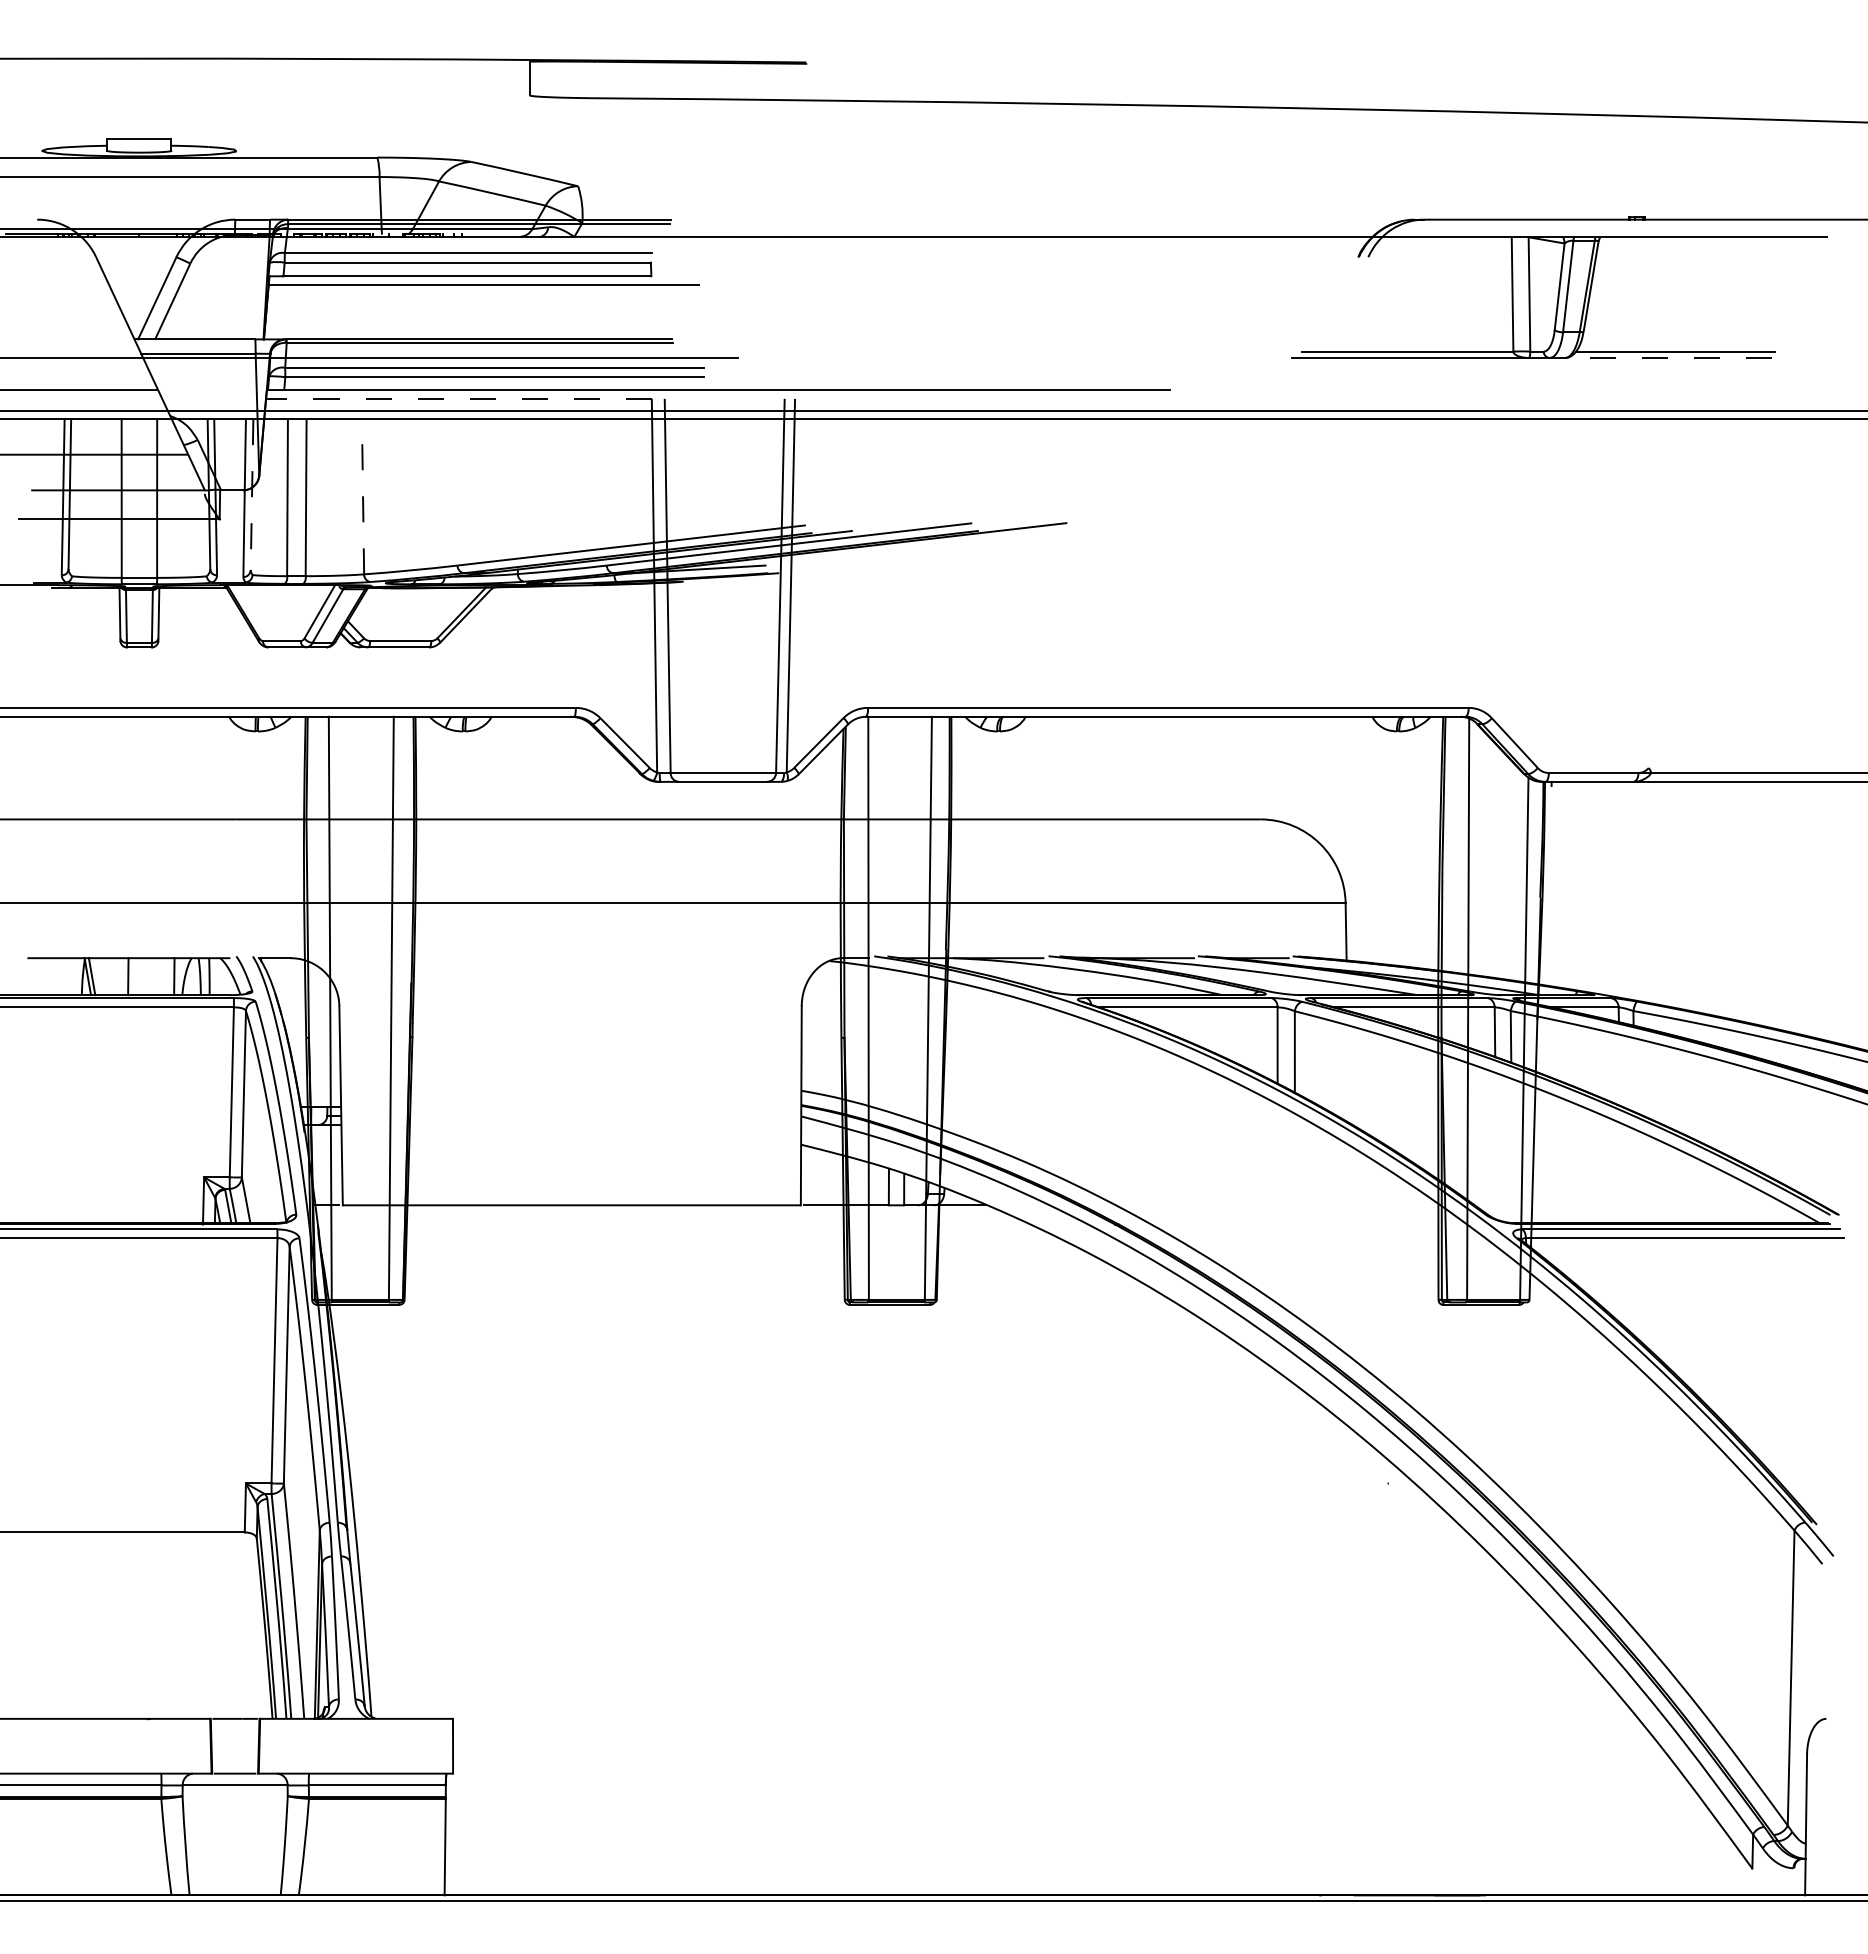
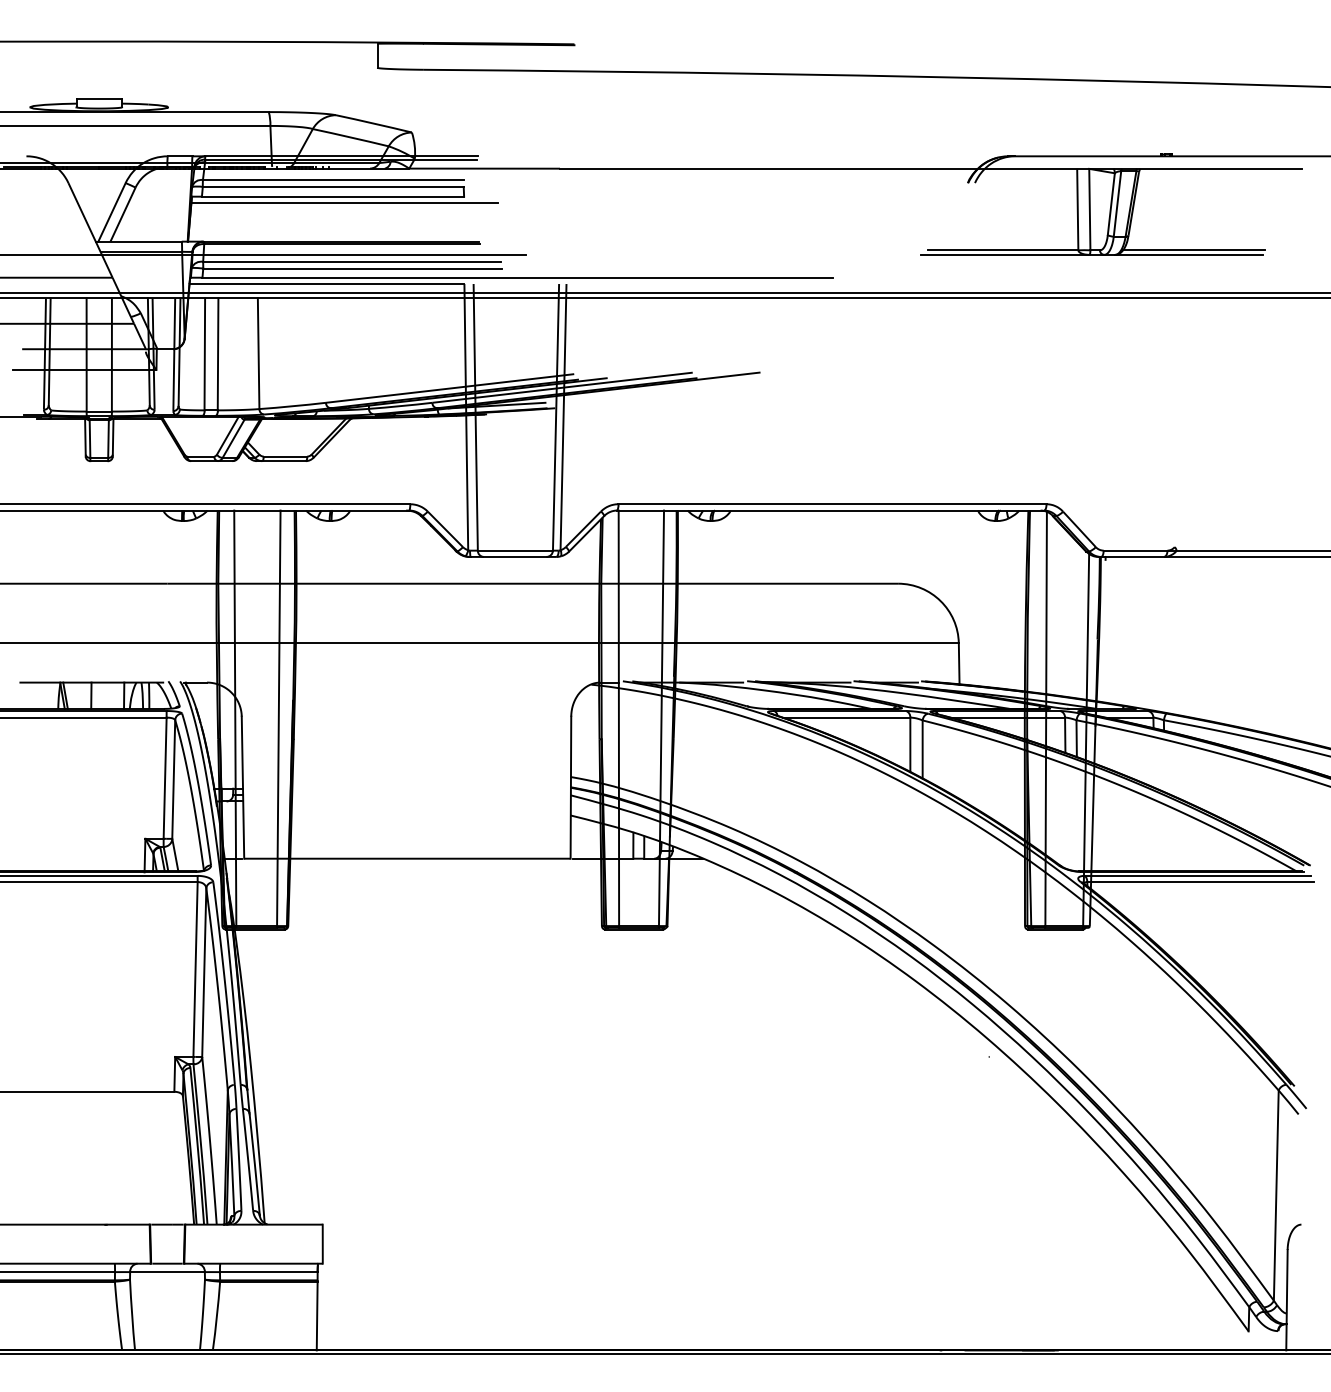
line: (1668, 357) -> (1188, 254), dashed -> solid
line: (458, 398) -> (326, 283), dashed -> solid
line: (252, 495) -> (179, 352), dashed -> solid
line: (363, 496) -> (258, 353), dashed -> solid

